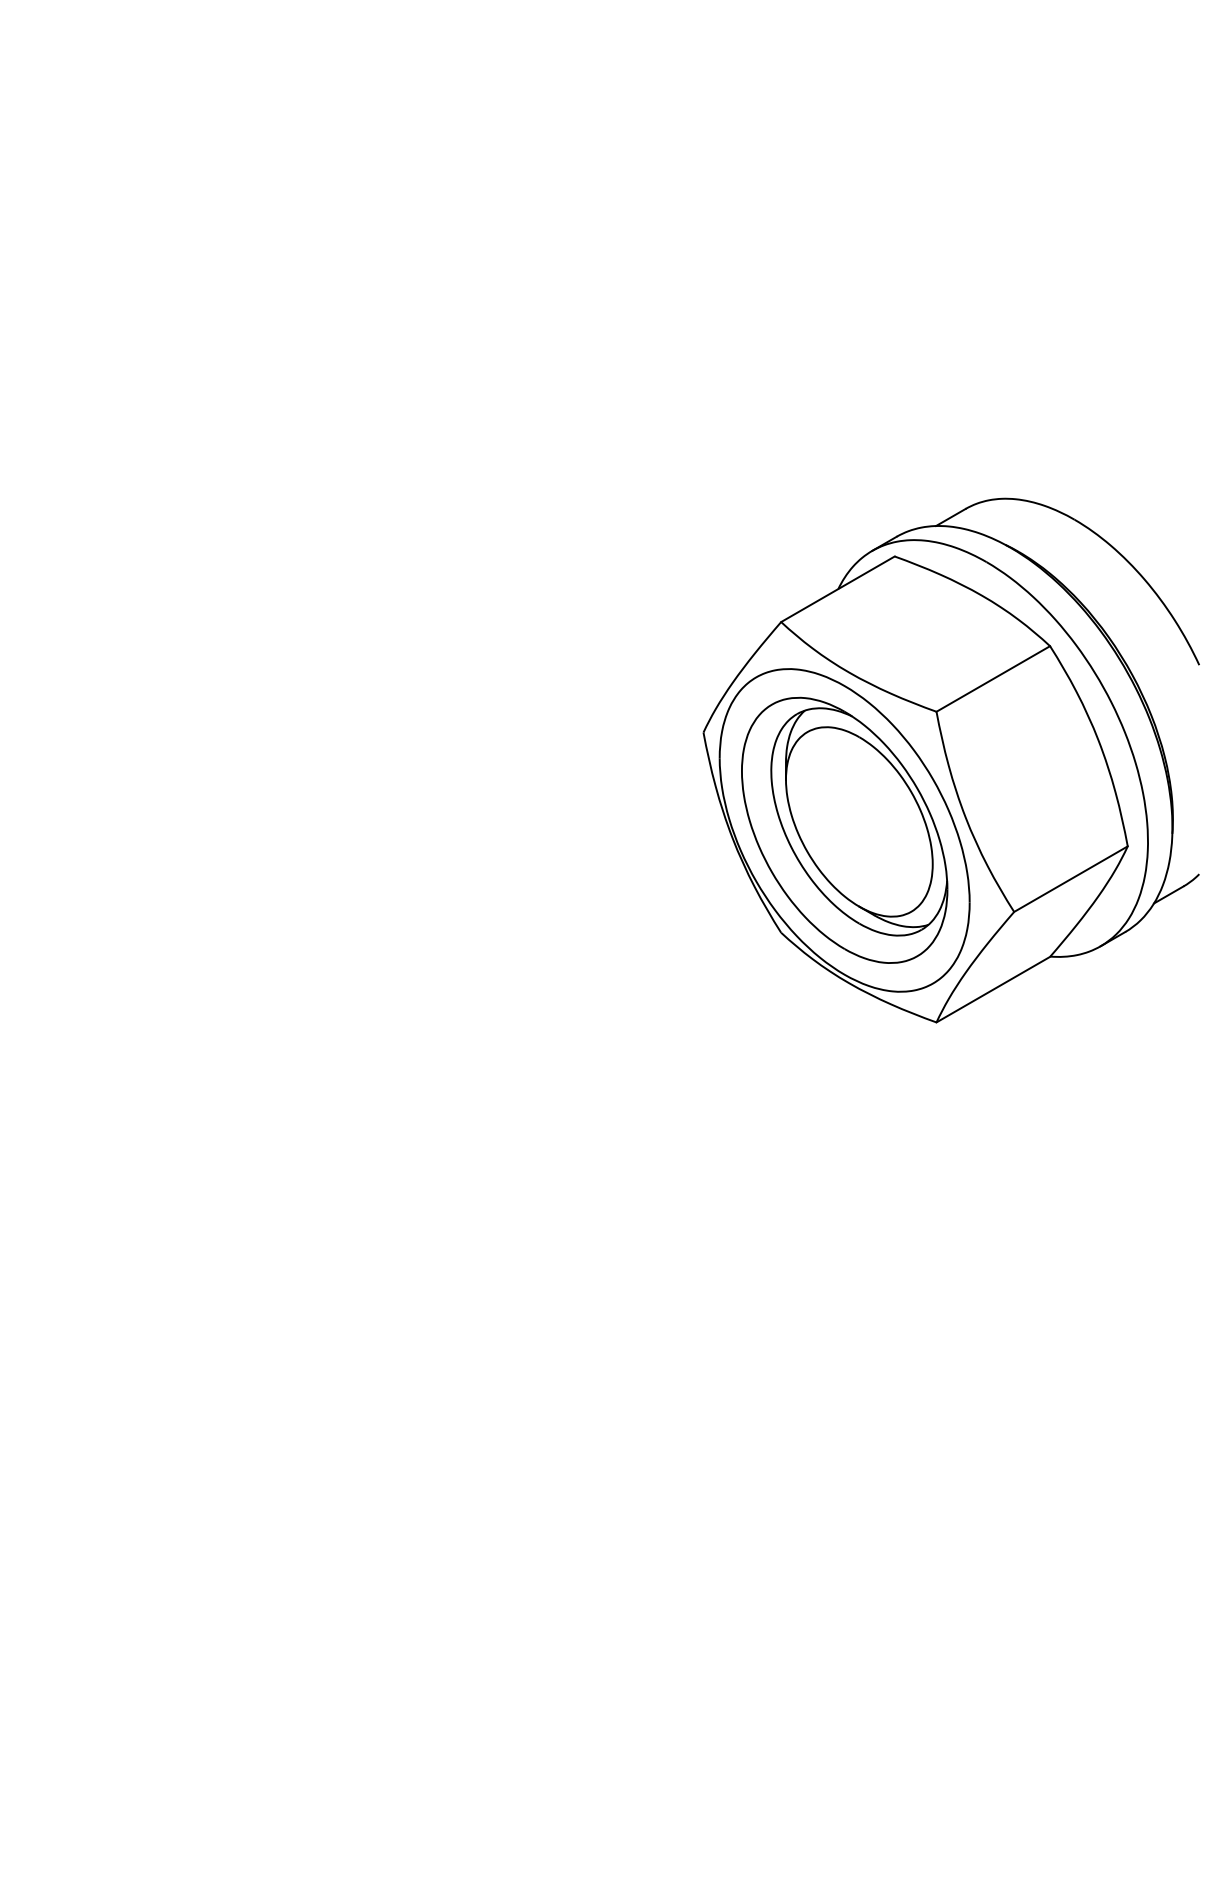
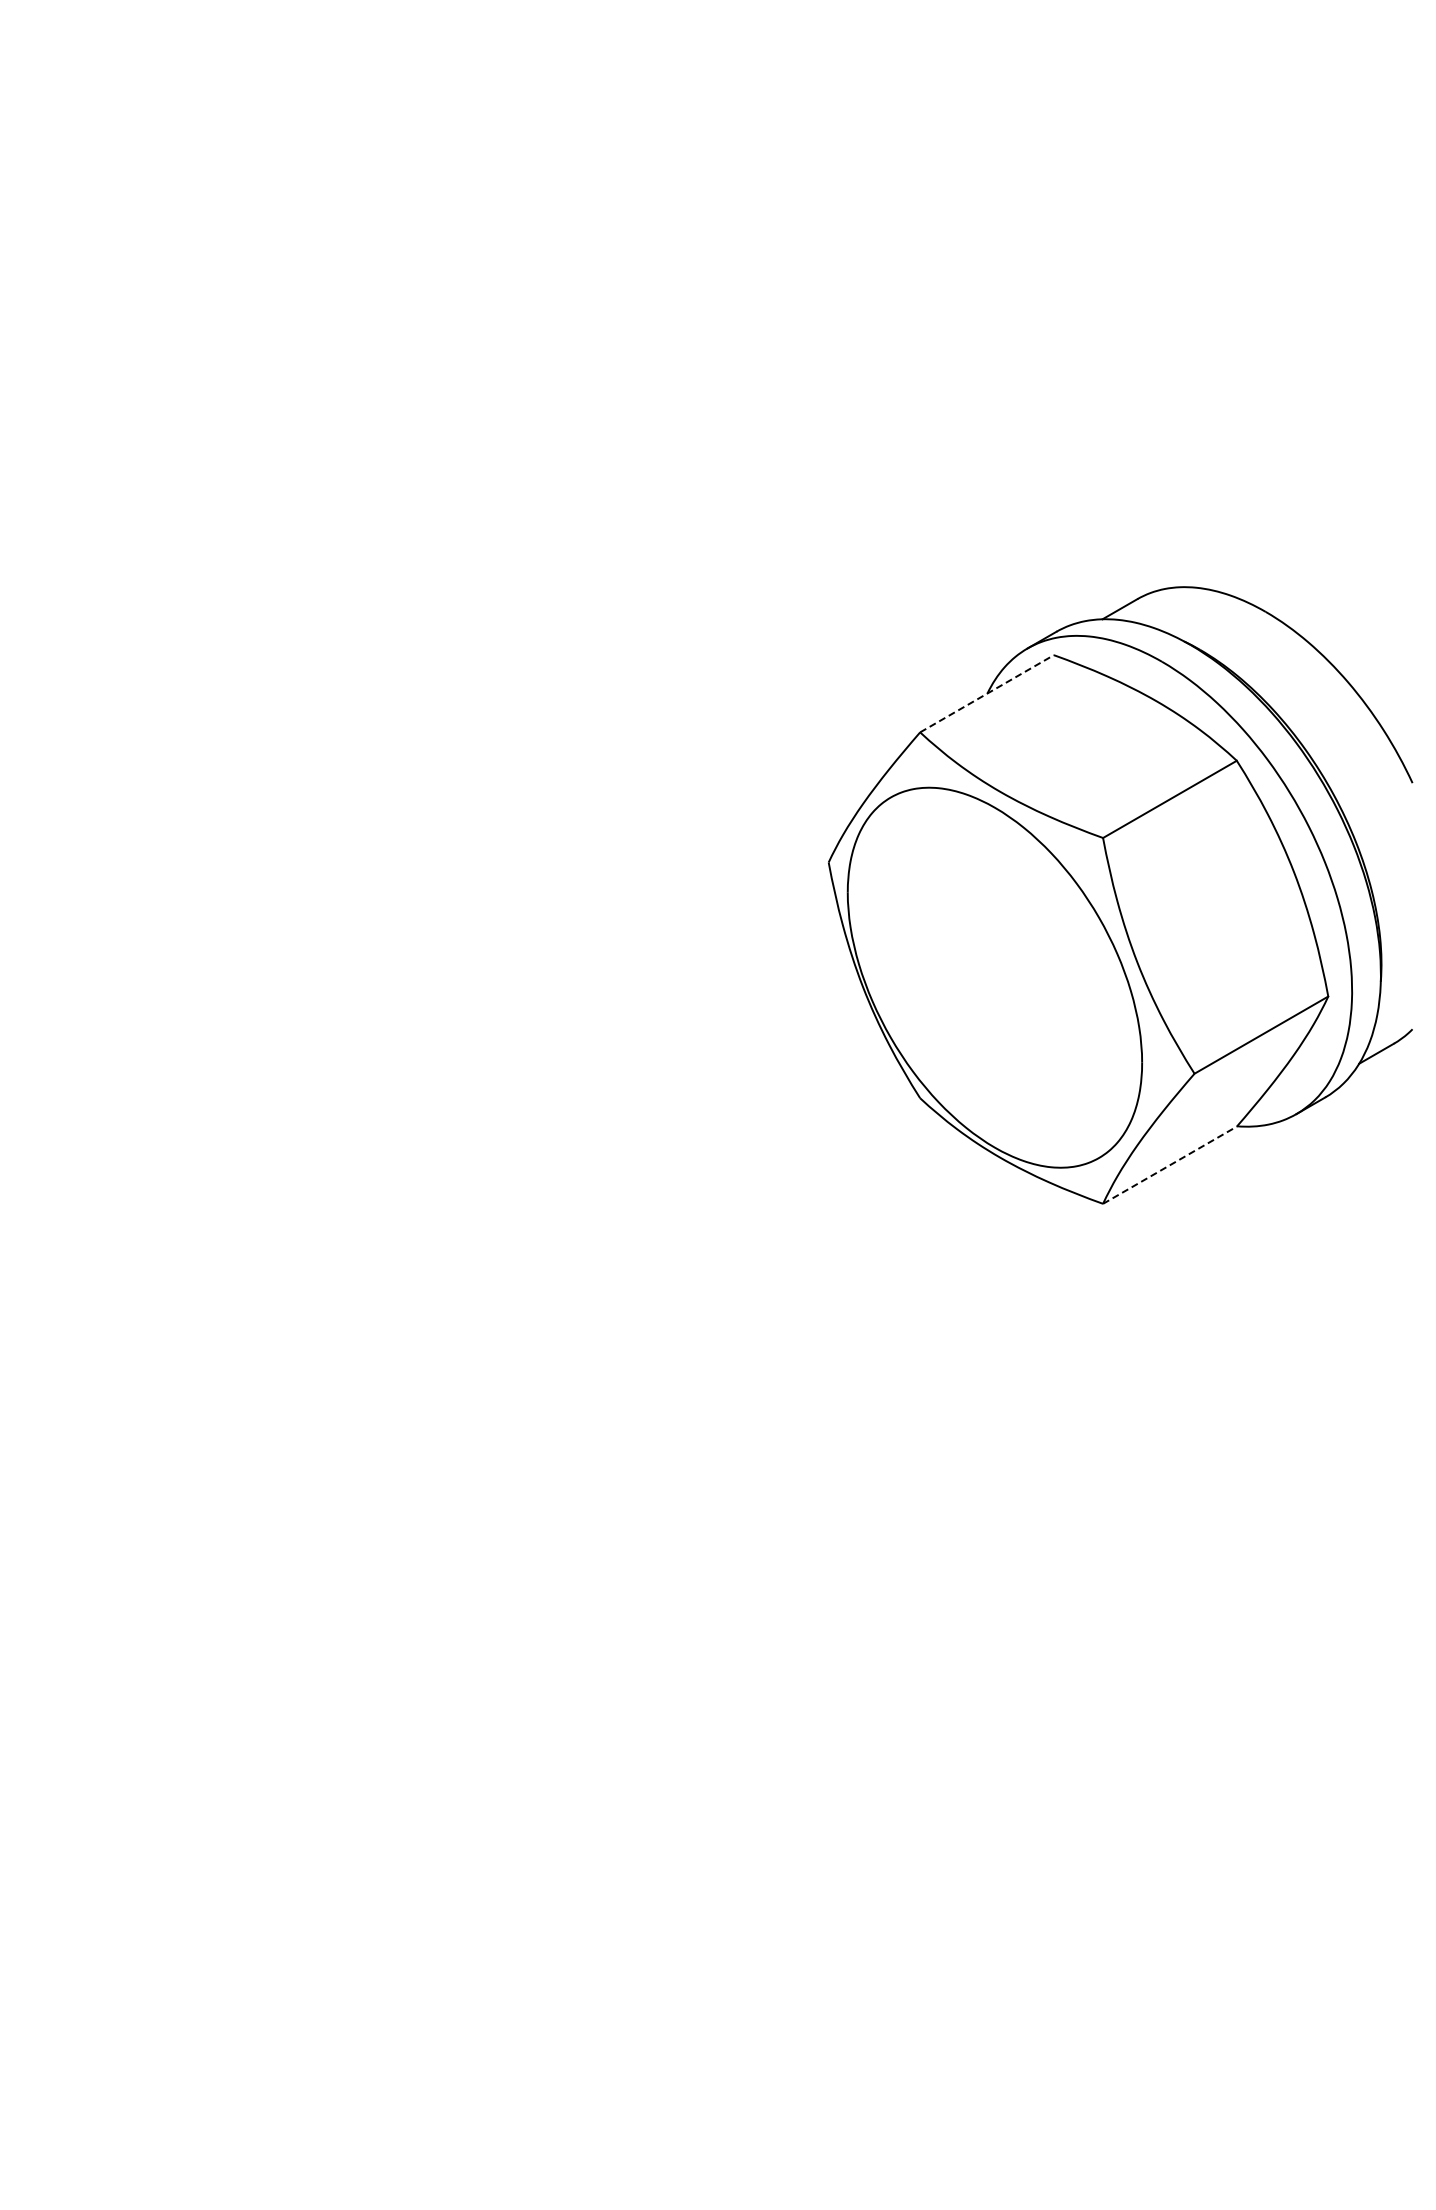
line: (838, 589) -> (987, 693), solid -> dashed
part: (844, 830) -> (994, 977), removed
line: (993, 989) -> (1170, 1165), solid -> dashed

